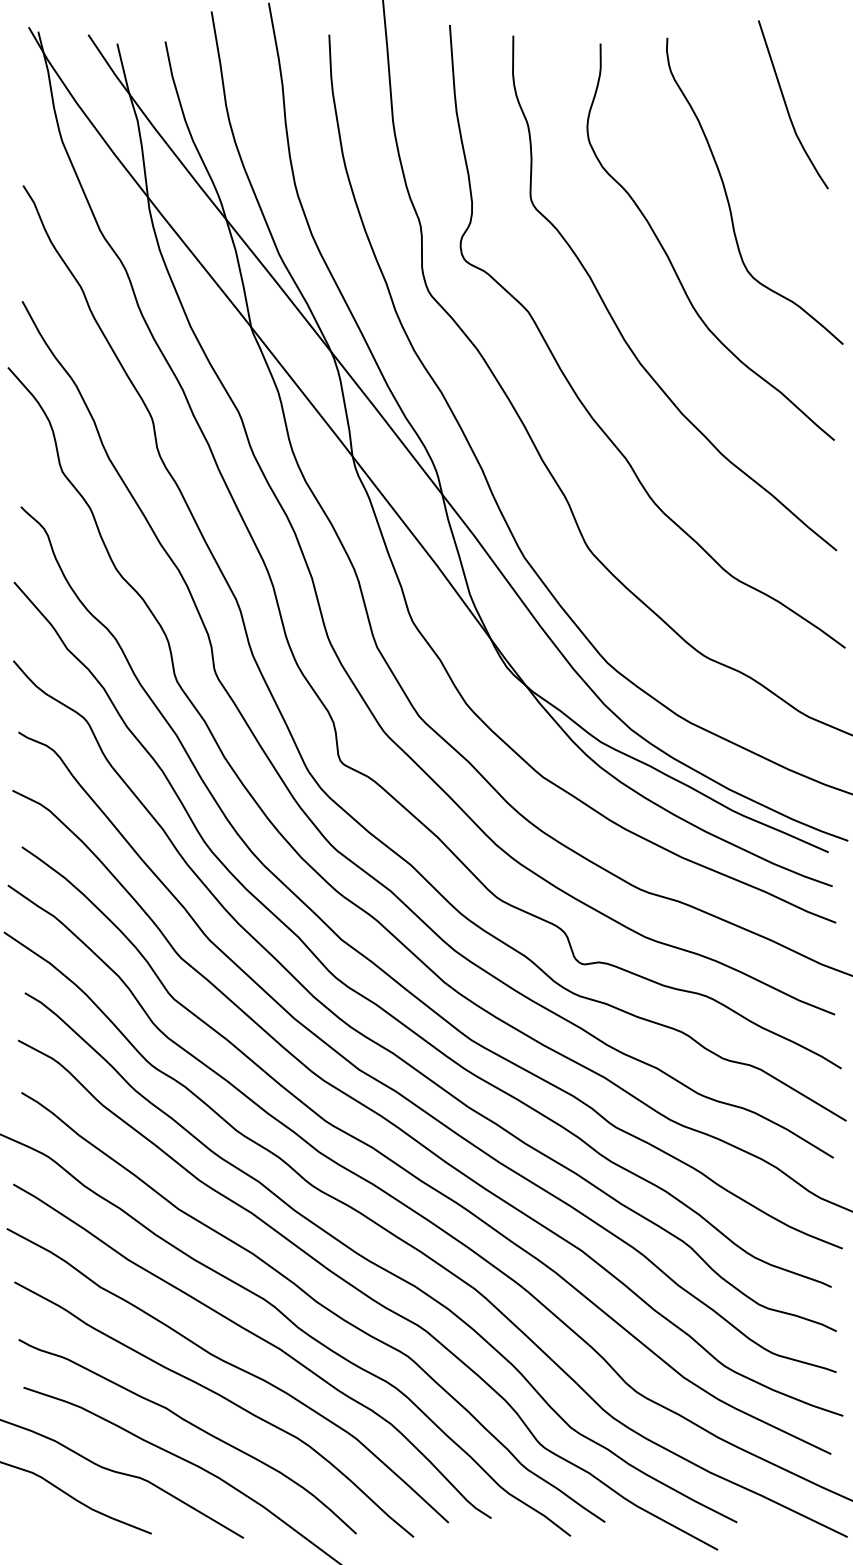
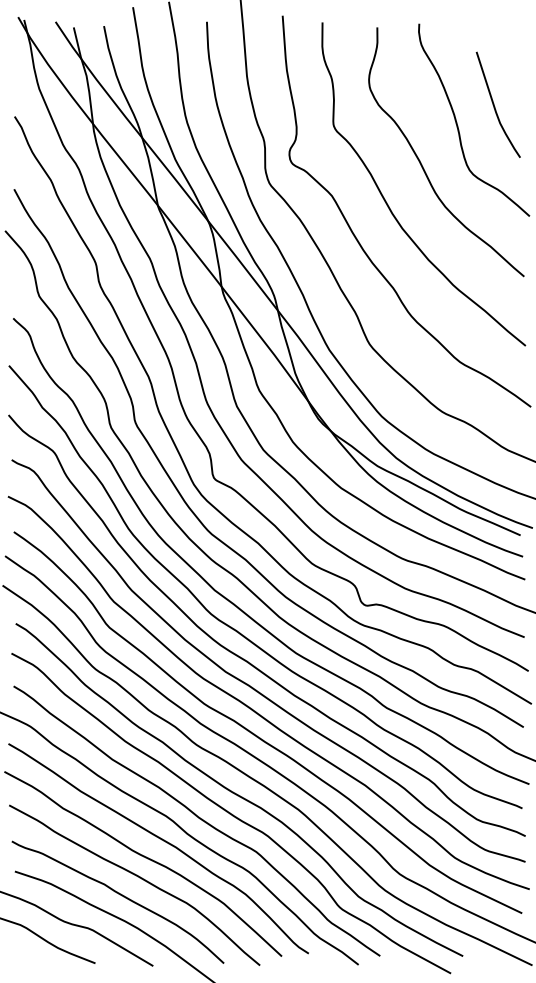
curve: (788, 107) -> (495, 106), moved

